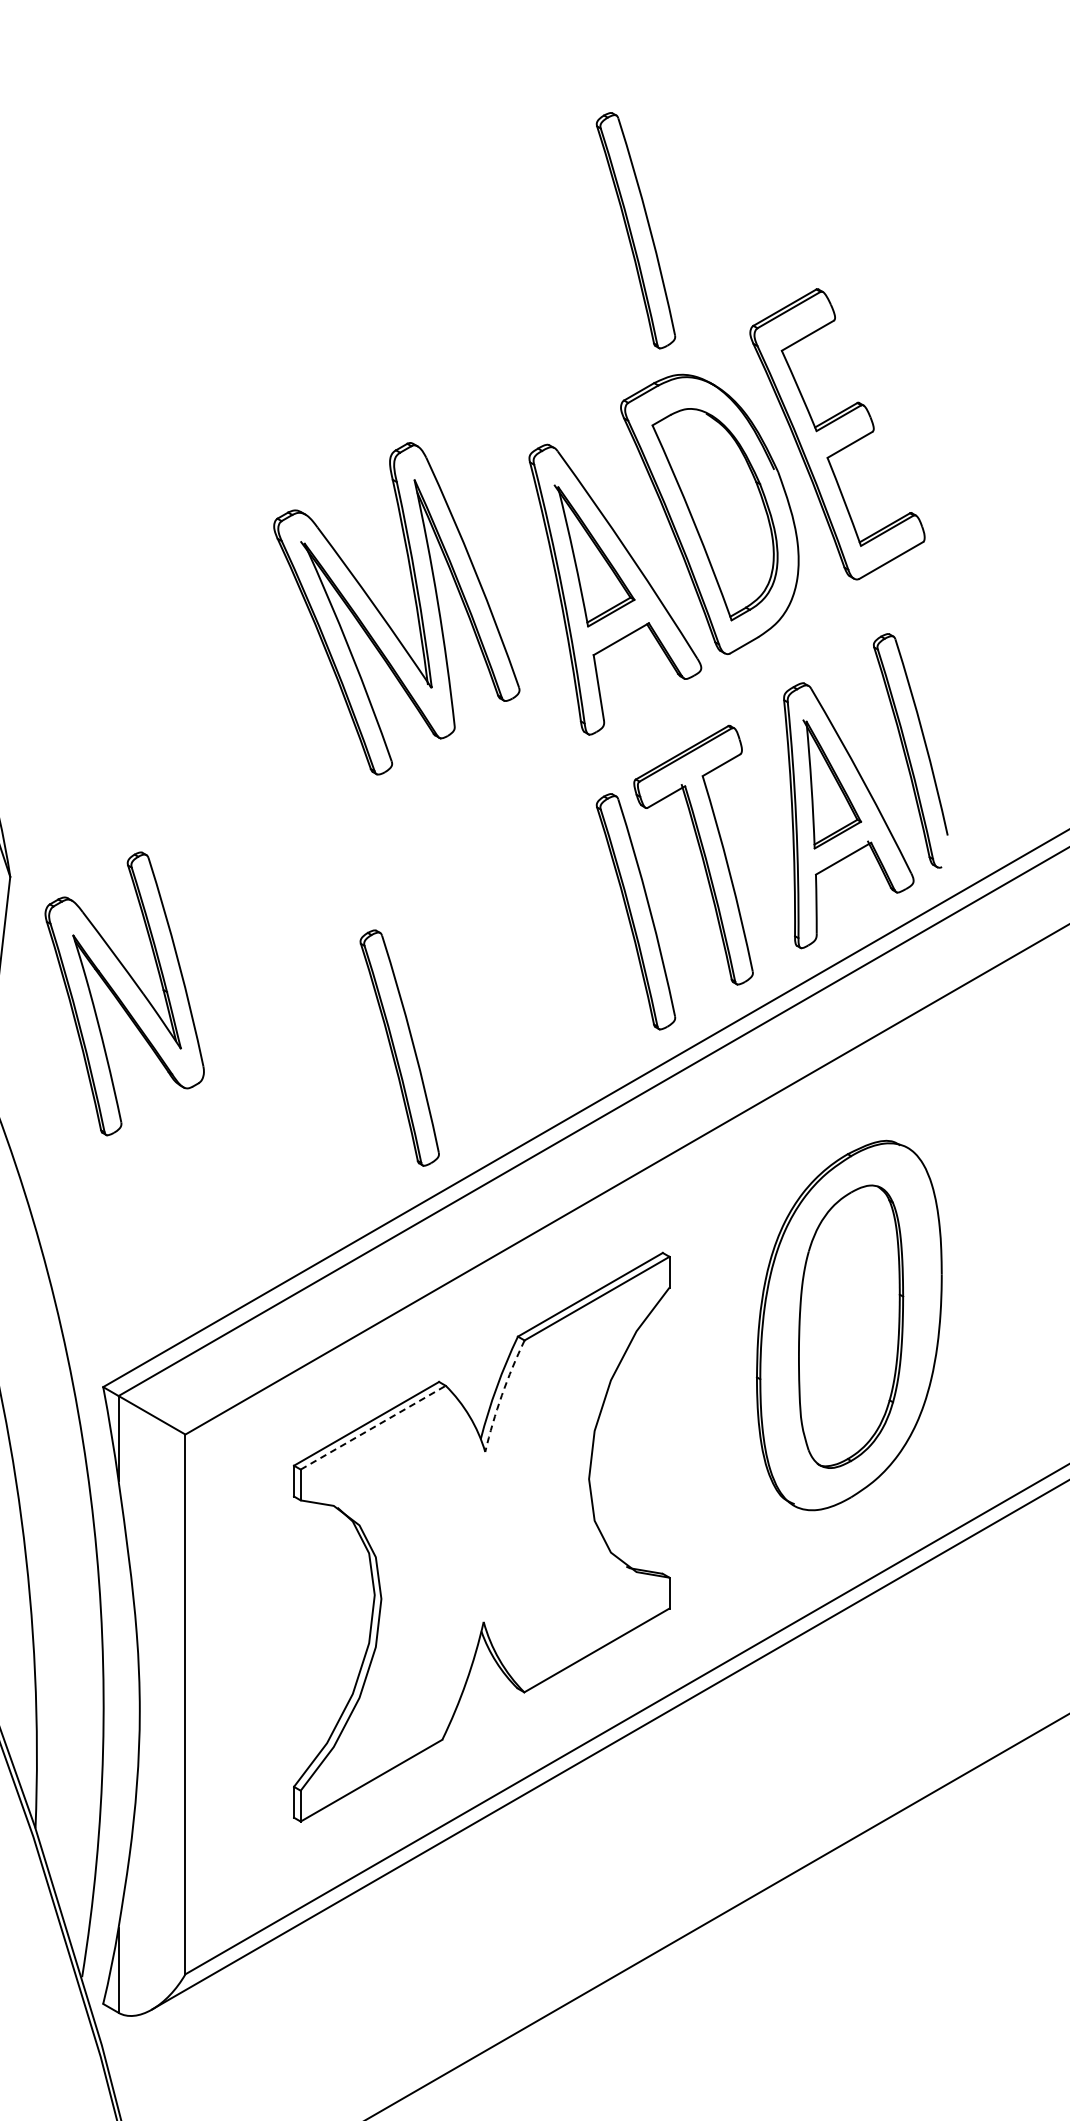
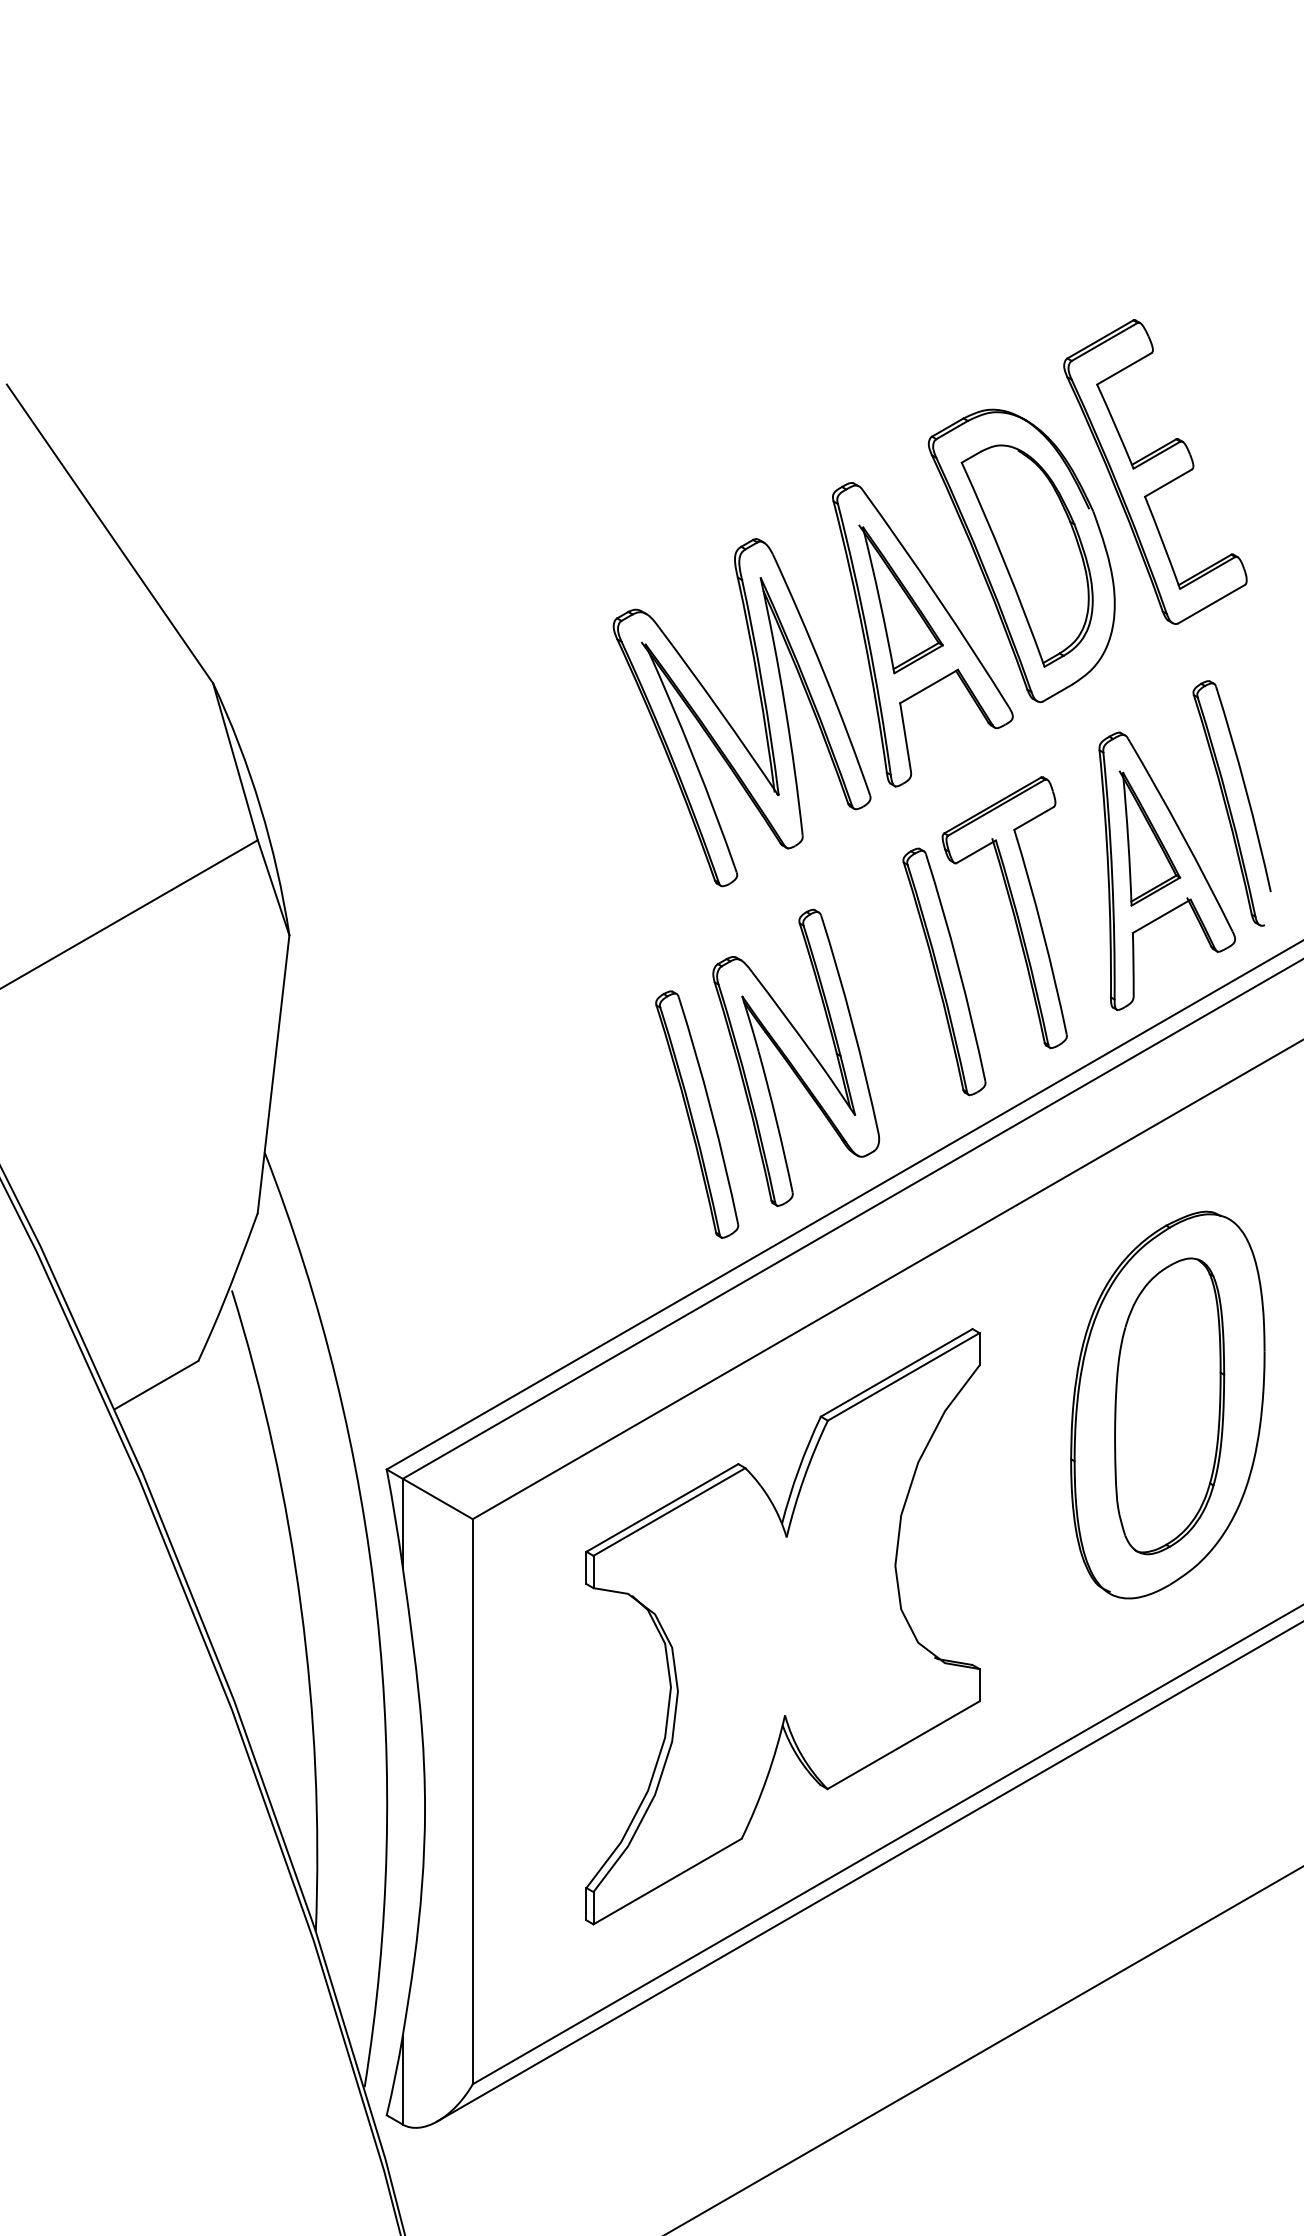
part: (636, 230) -> (944, 258), removed
part: (384, 618) -> (729, 722), moved
part: (124, 993) -> (796, 1057), moved
arc: (502, 1394) -> (804, 1477), dashed -> solid
line: (373, 1428) -> (669, 1512), dashed -> solid

